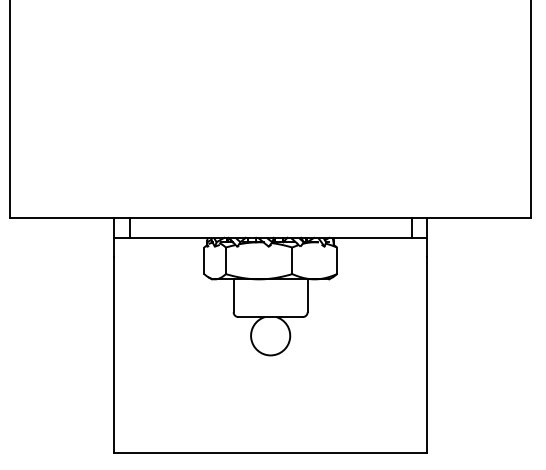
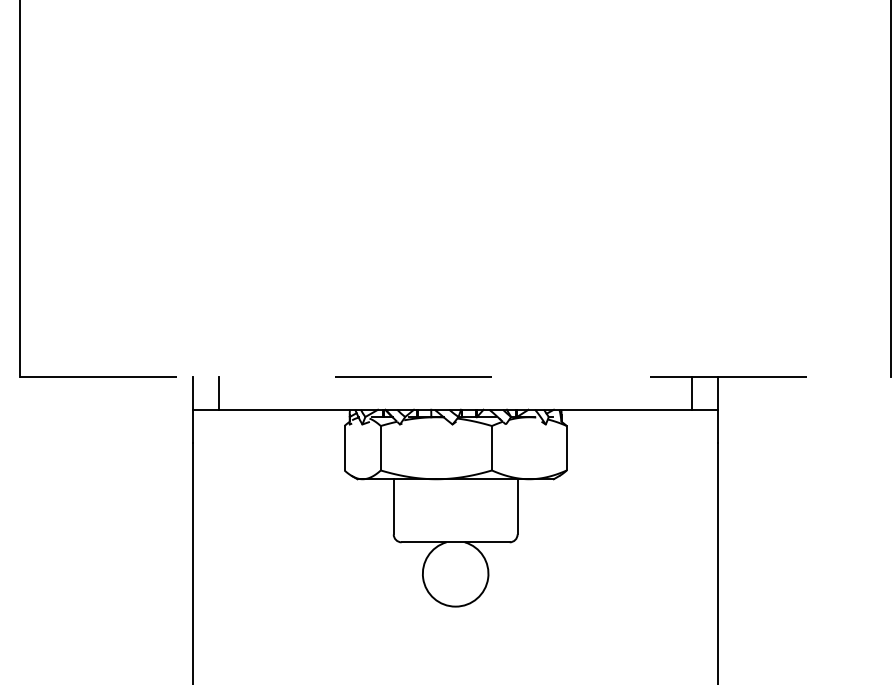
line: (271, 218) -> (457, 377), solid -> dashed

